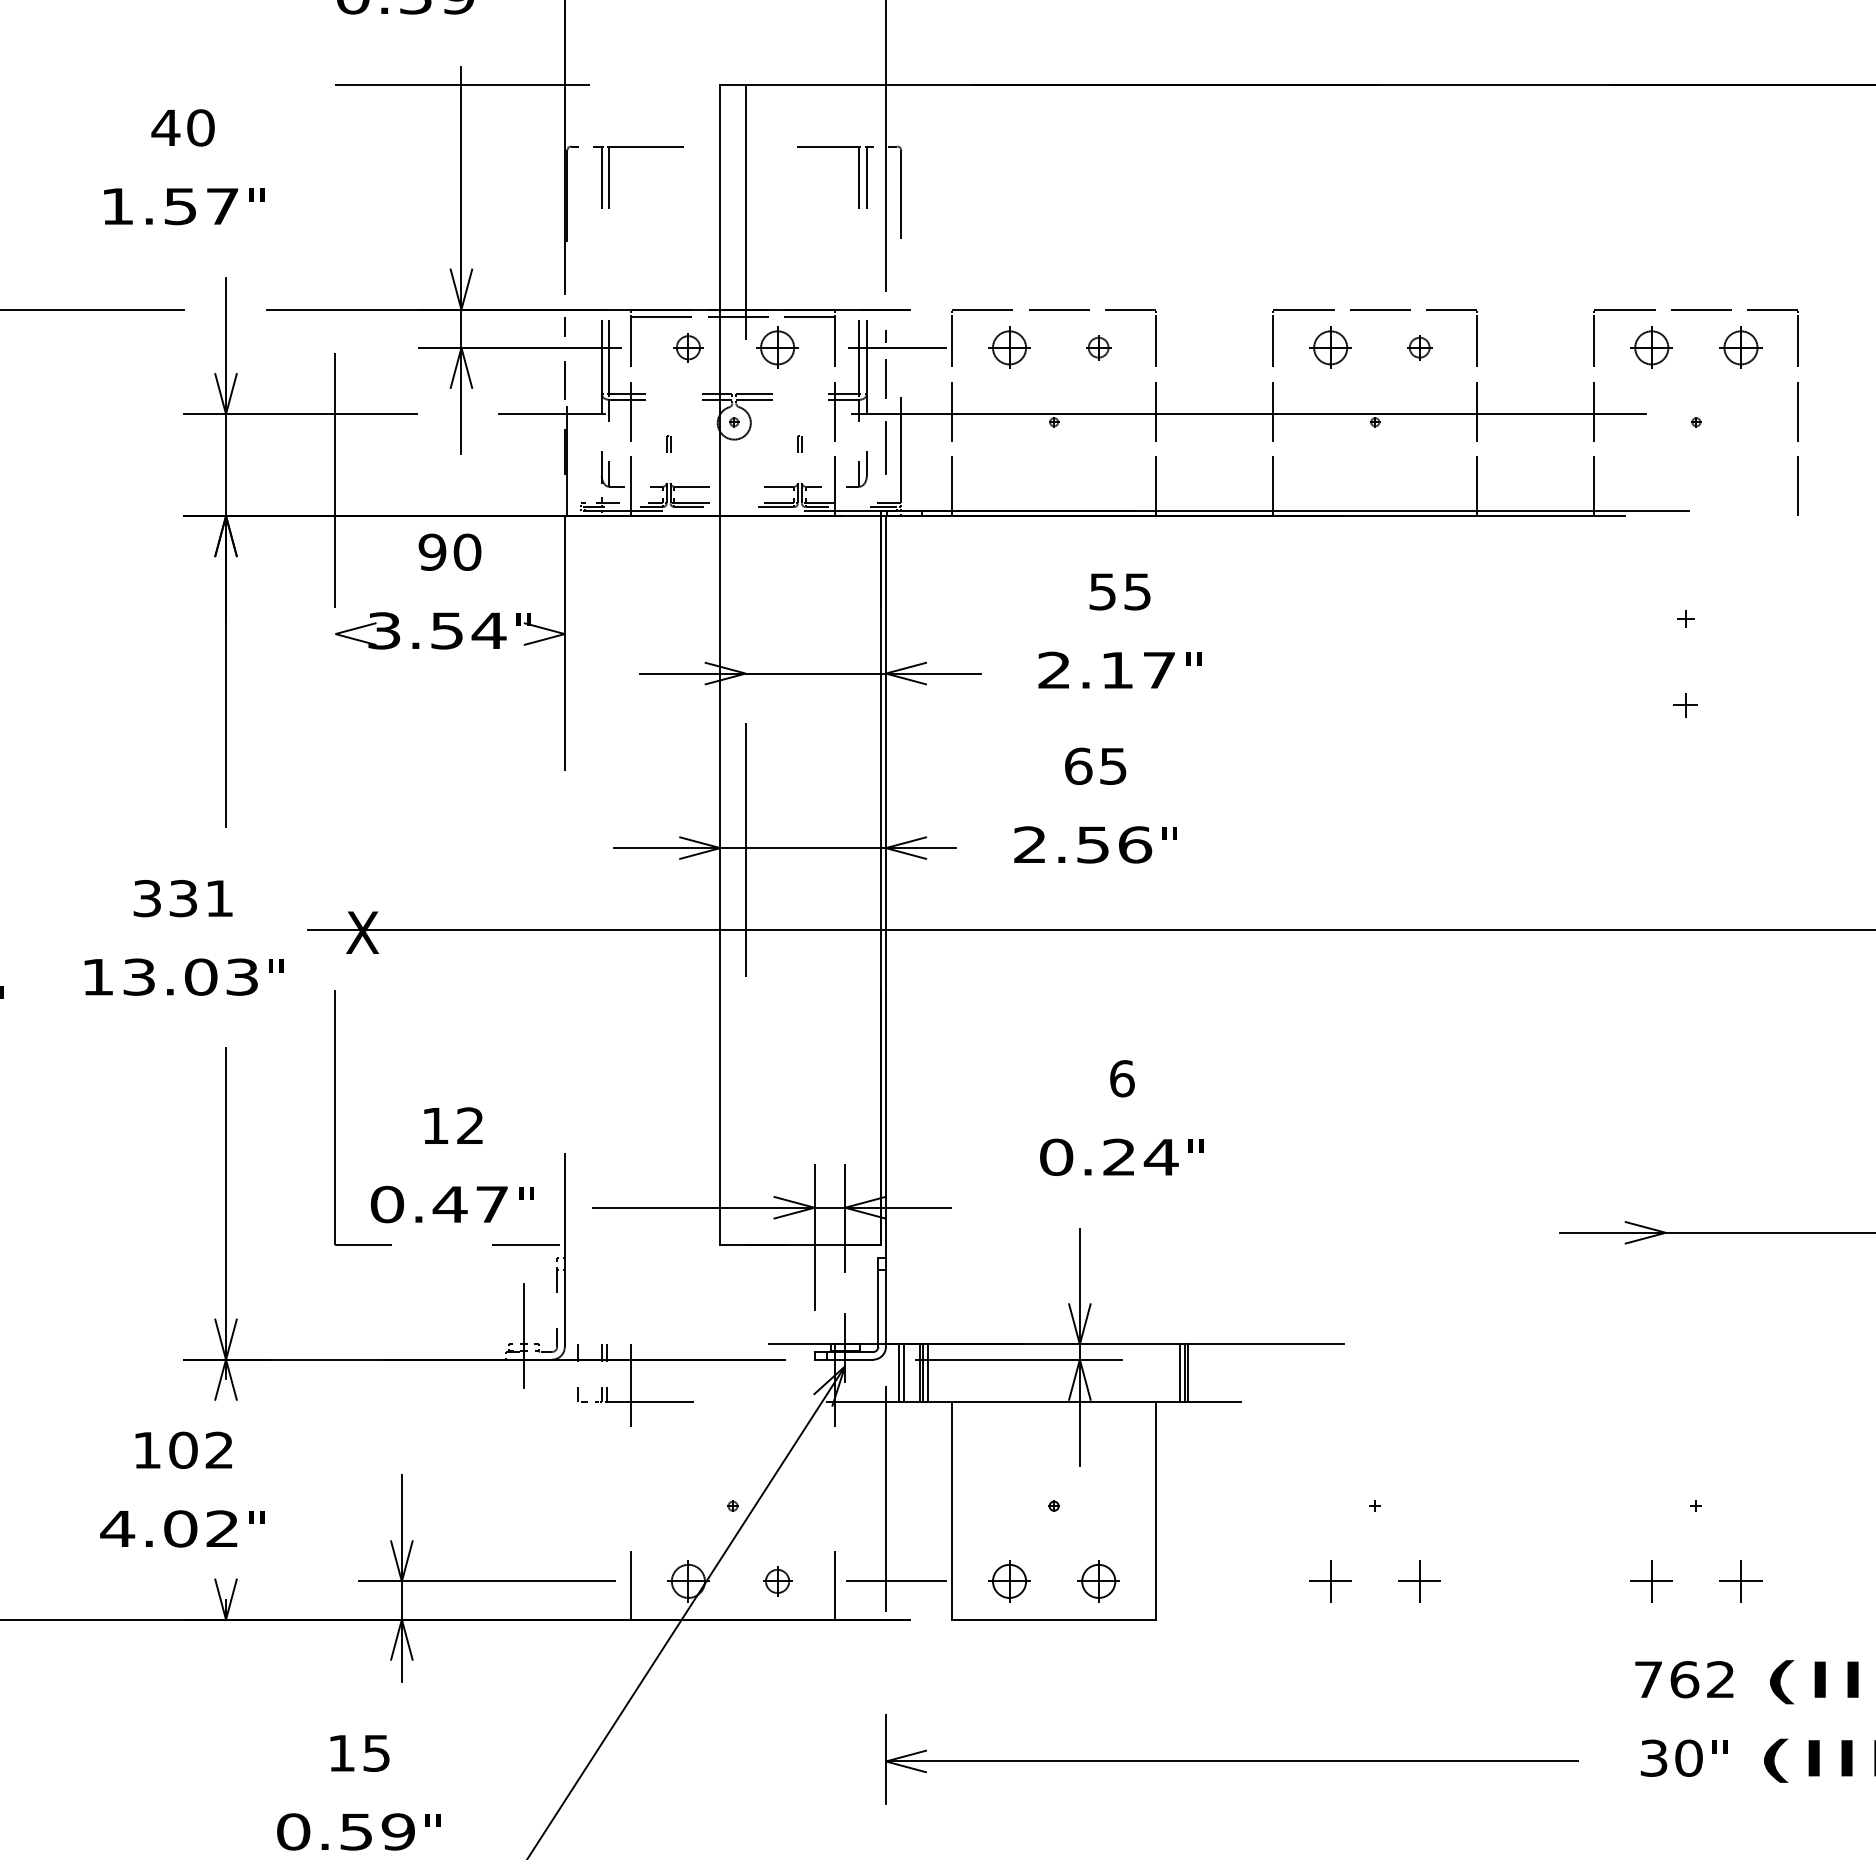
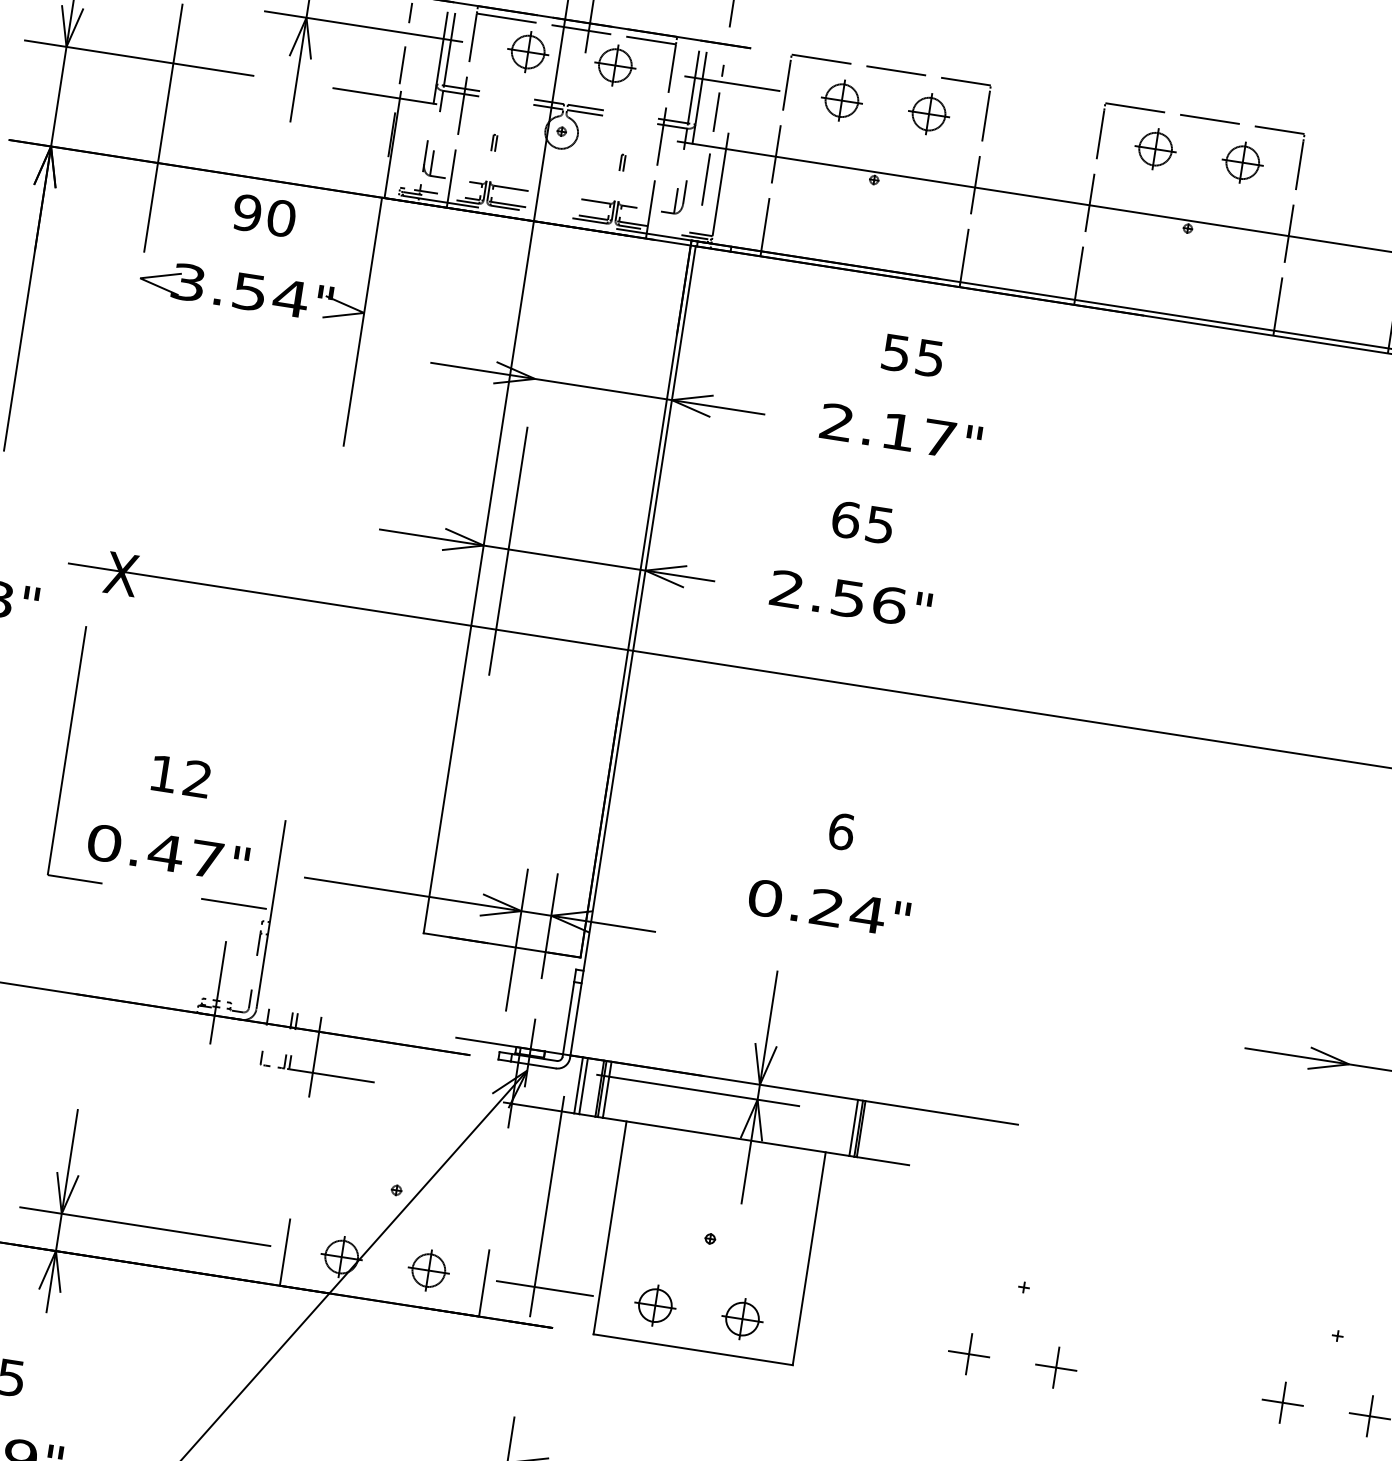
part: (688, 347) -> (528, 51), size x1.43
part: (1098, 347) -> (928, 113), size x1.67
part: (1419, 347) -> (1242, 162), size x1.67
part: (777, 1581) -> (428, 1270), size x1.43

